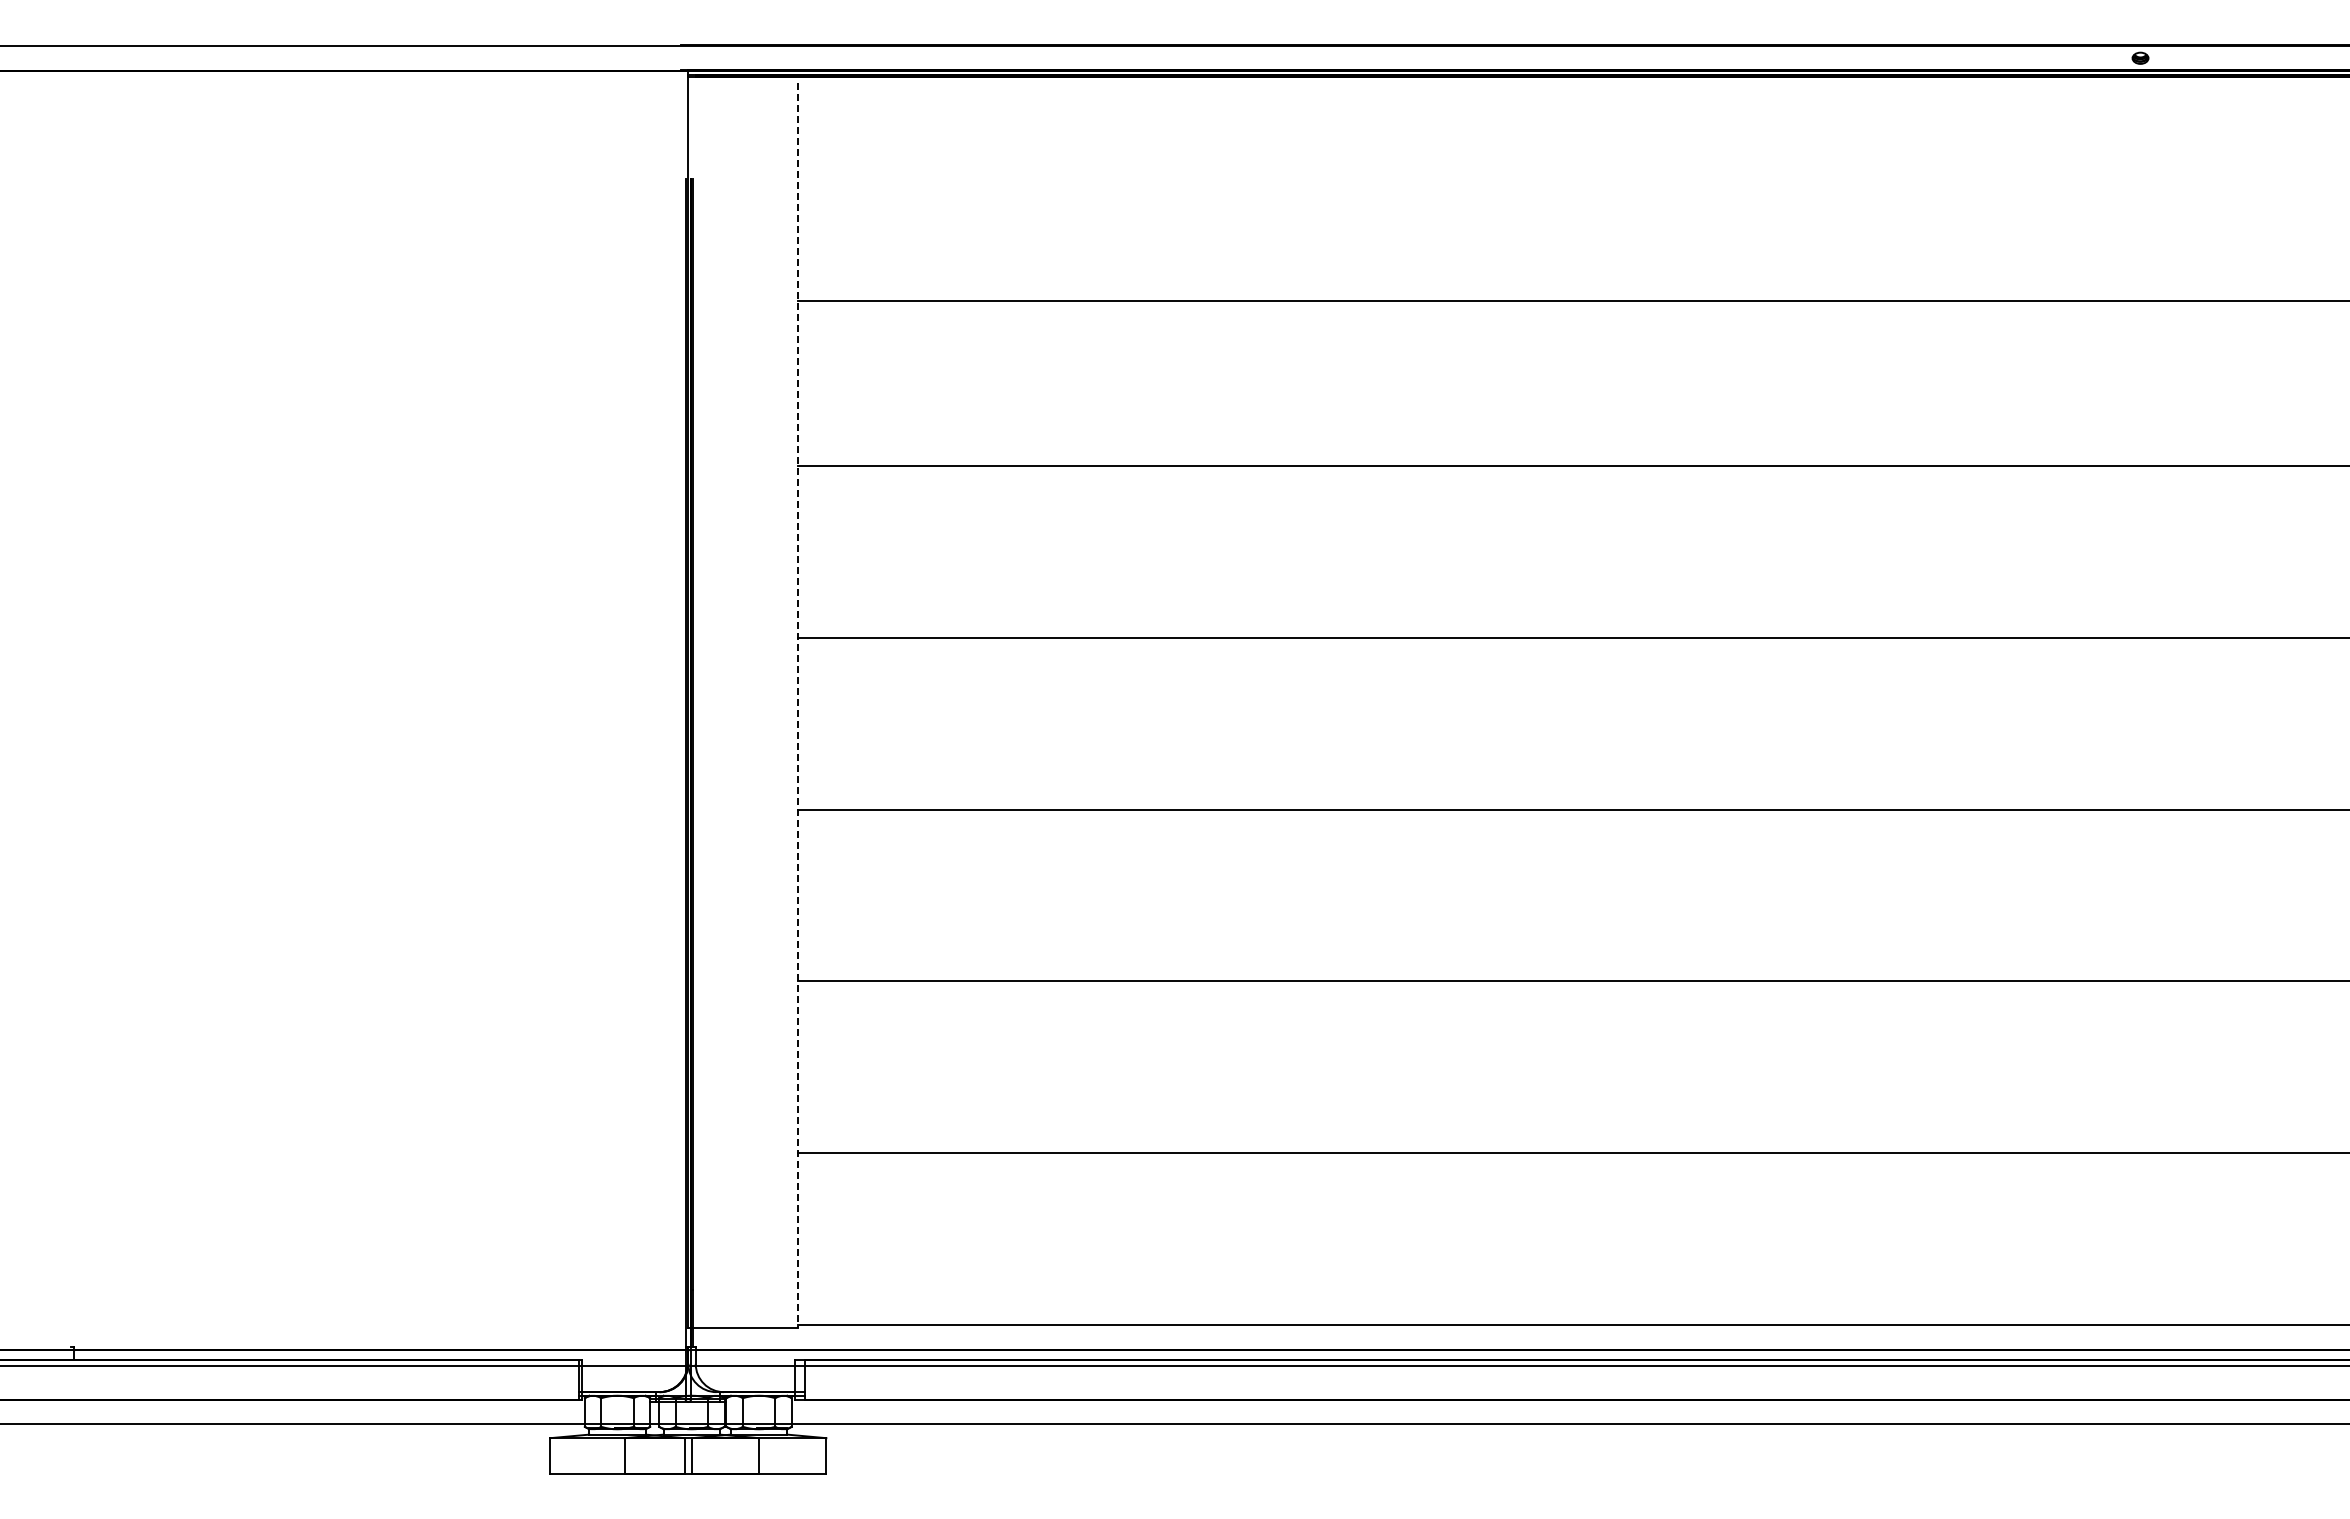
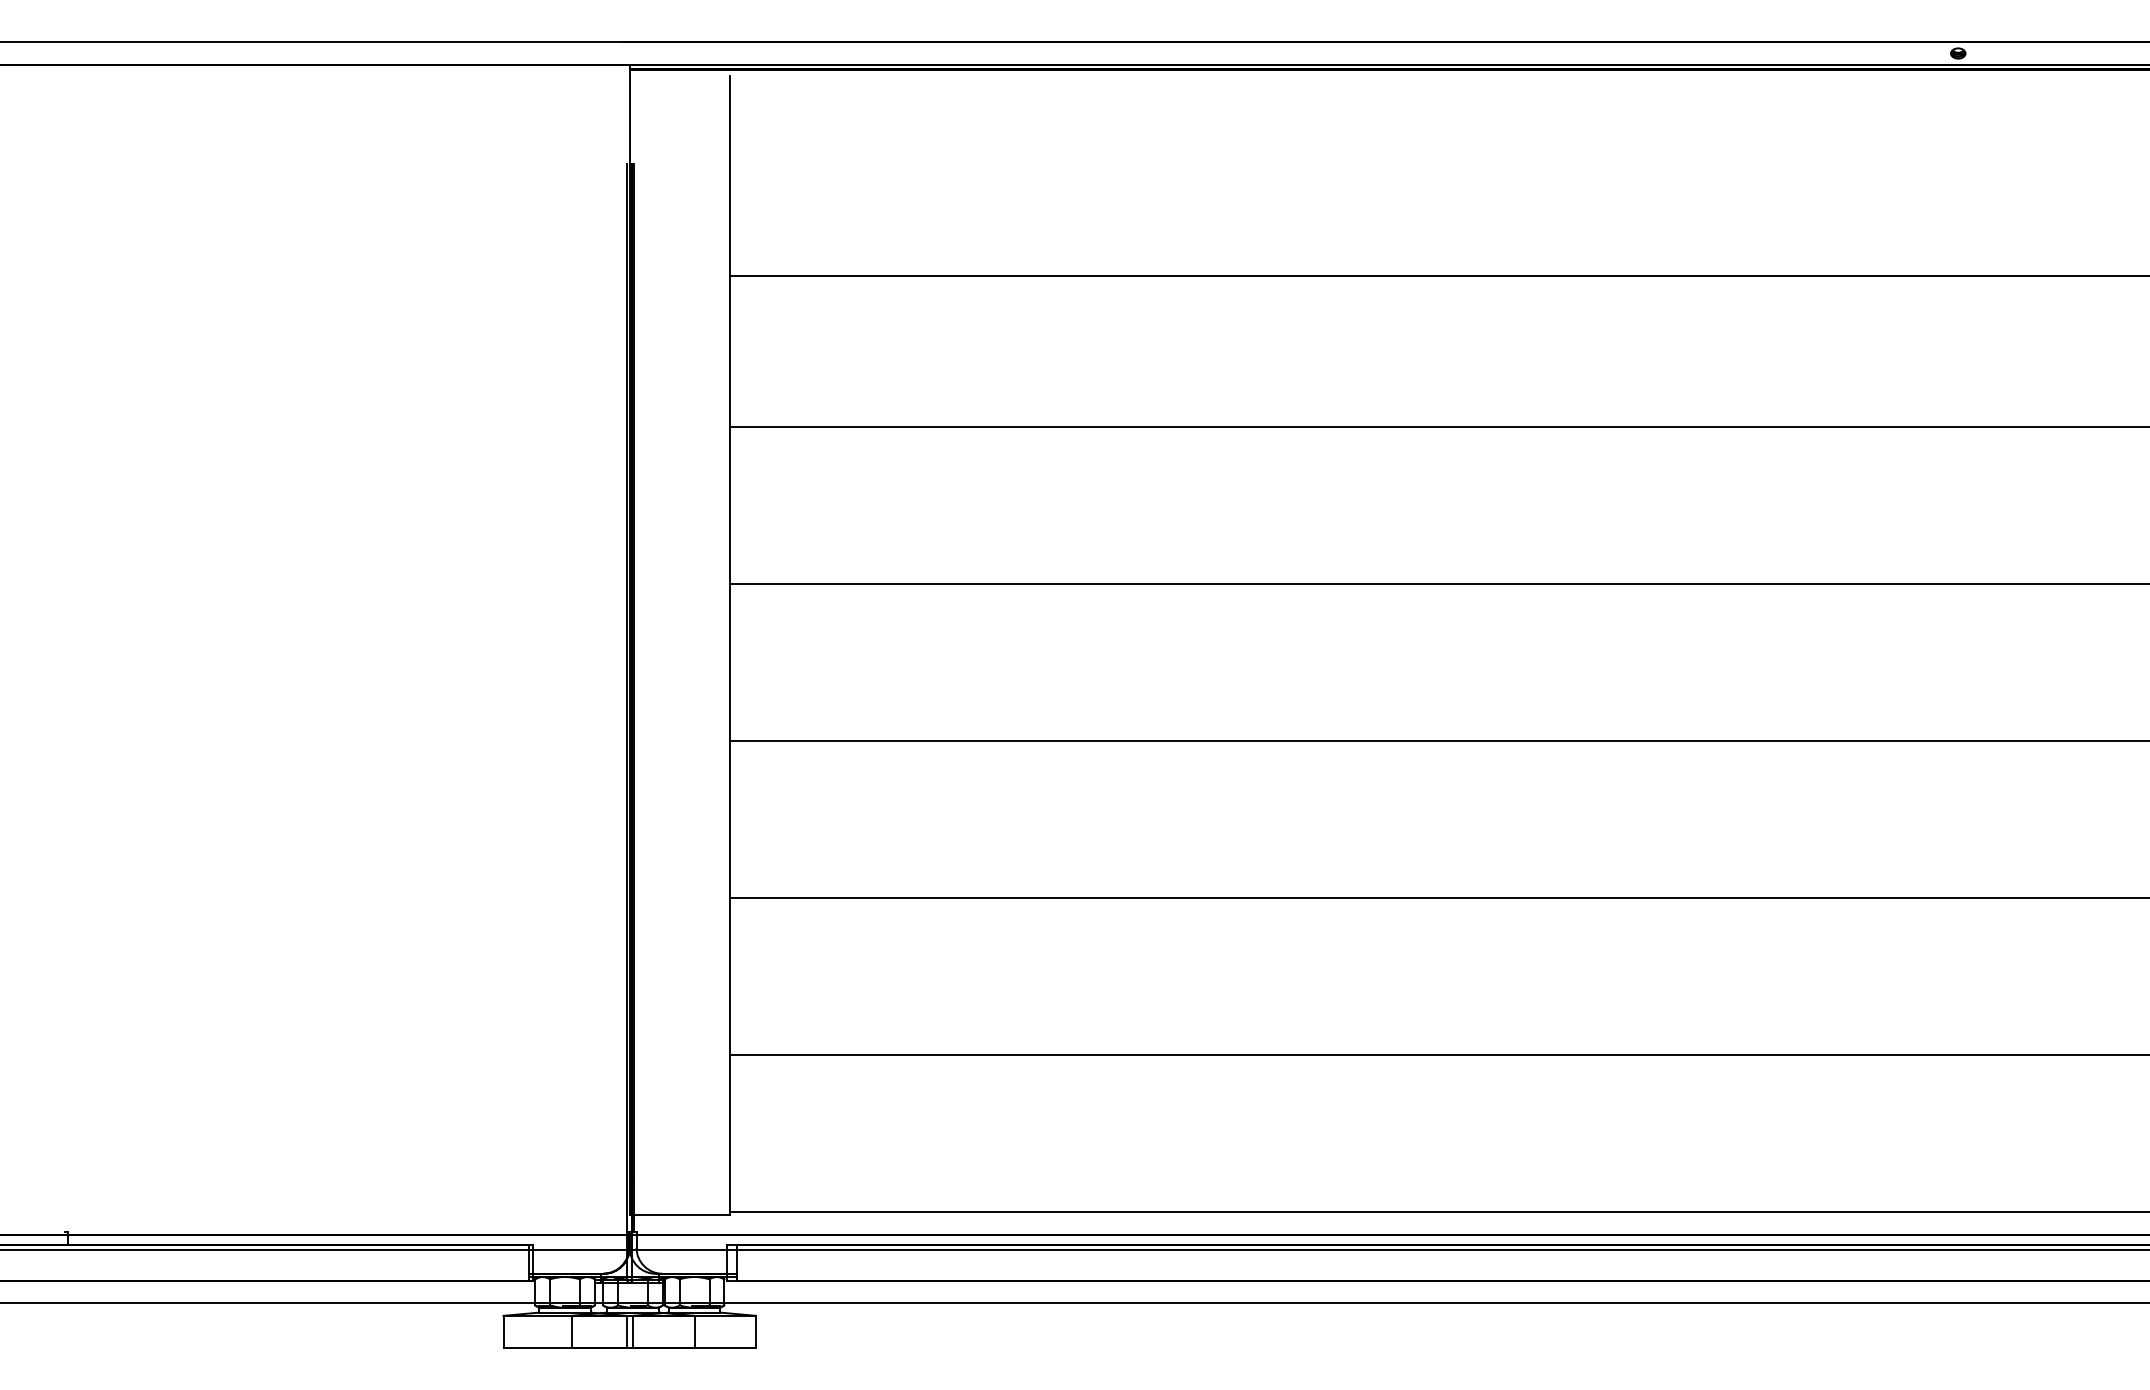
line: (797, 705) -> (729, 645), dashed -> solid

